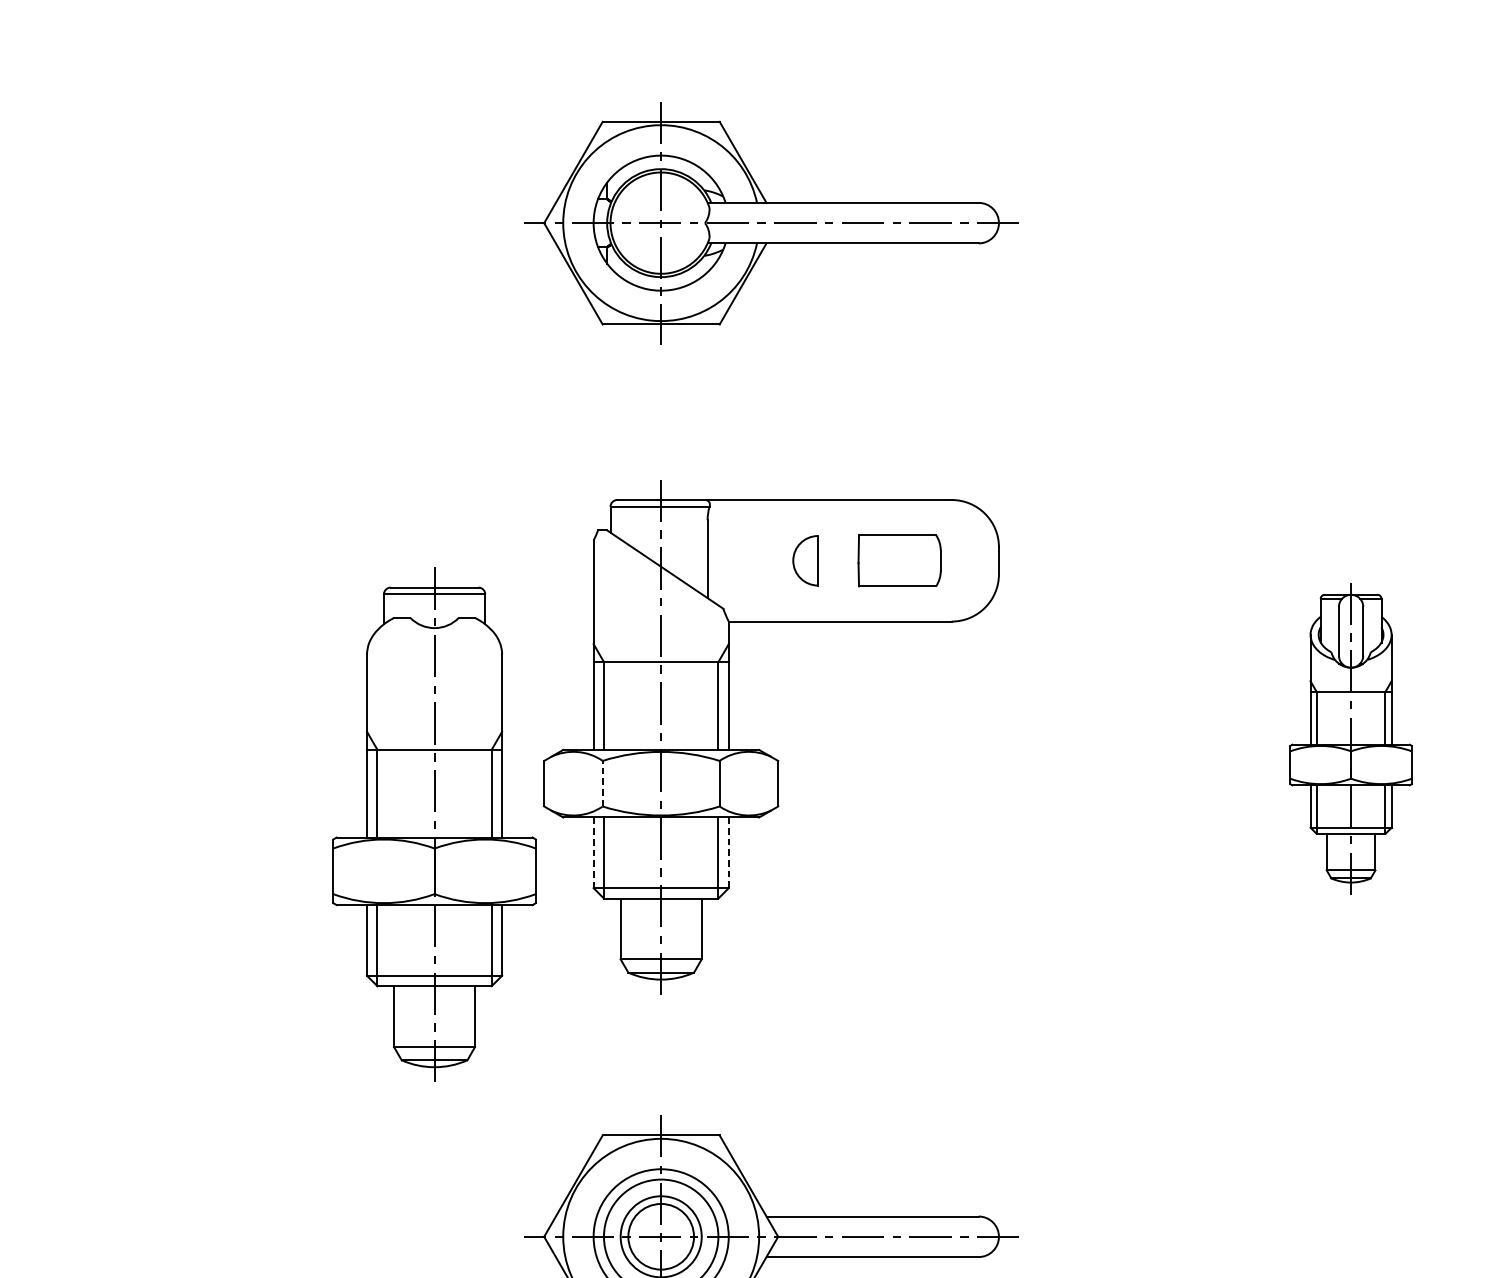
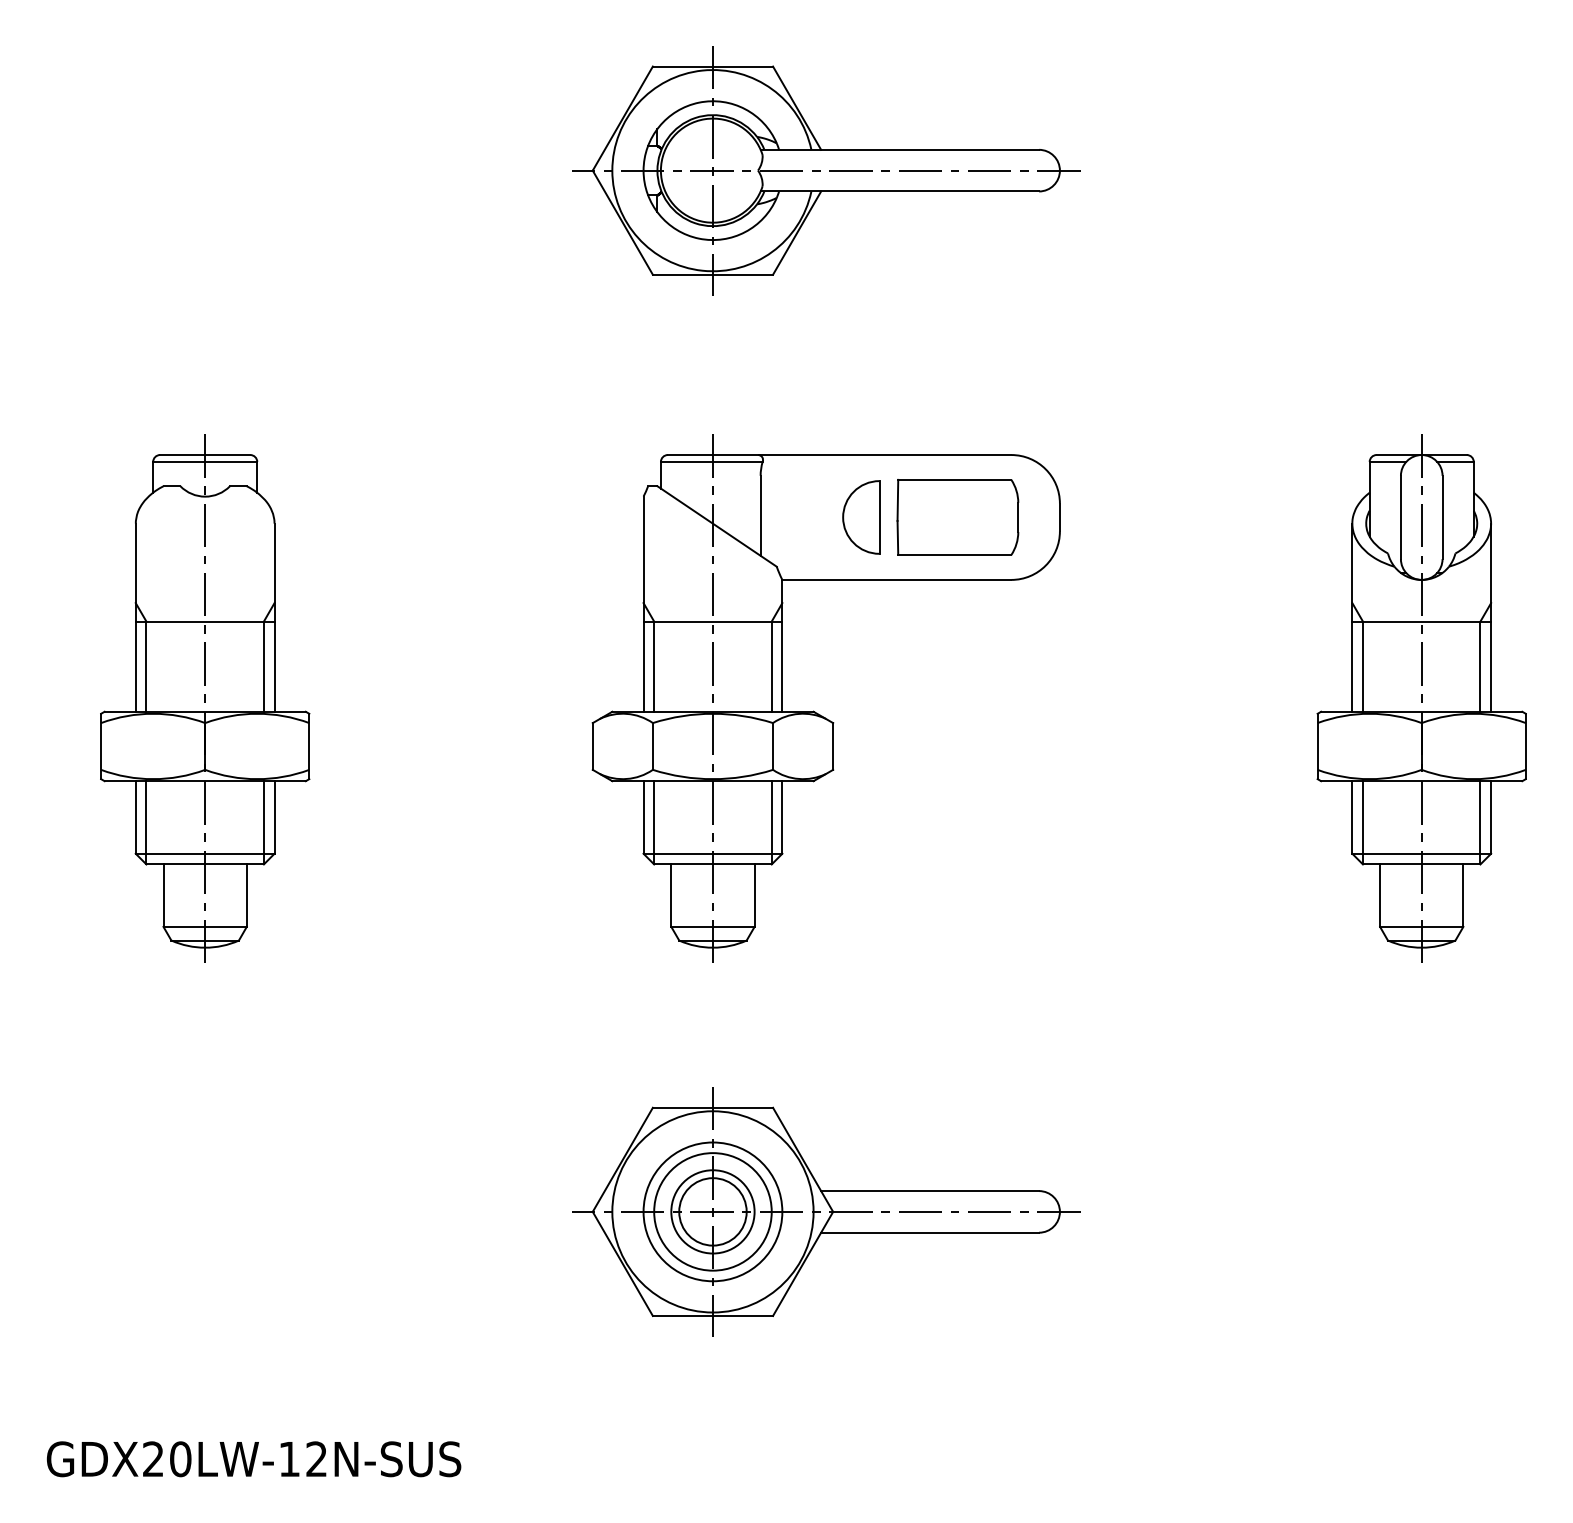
part: (805, 560) -> (861, 517), size x1.43
part: (899, 560) -> (957, 517), size x1.43
part: (1350, 737) -> (1421, 698), size x1.67
line: (602, 782) -> (652, 745), dashed -> solid
part: (434, 824) -> (205, 698), moved
line: (728, 851) -> (782, 816), dashed -> solid
line: (593, 852) -> (643, 817), dashed -> solid

